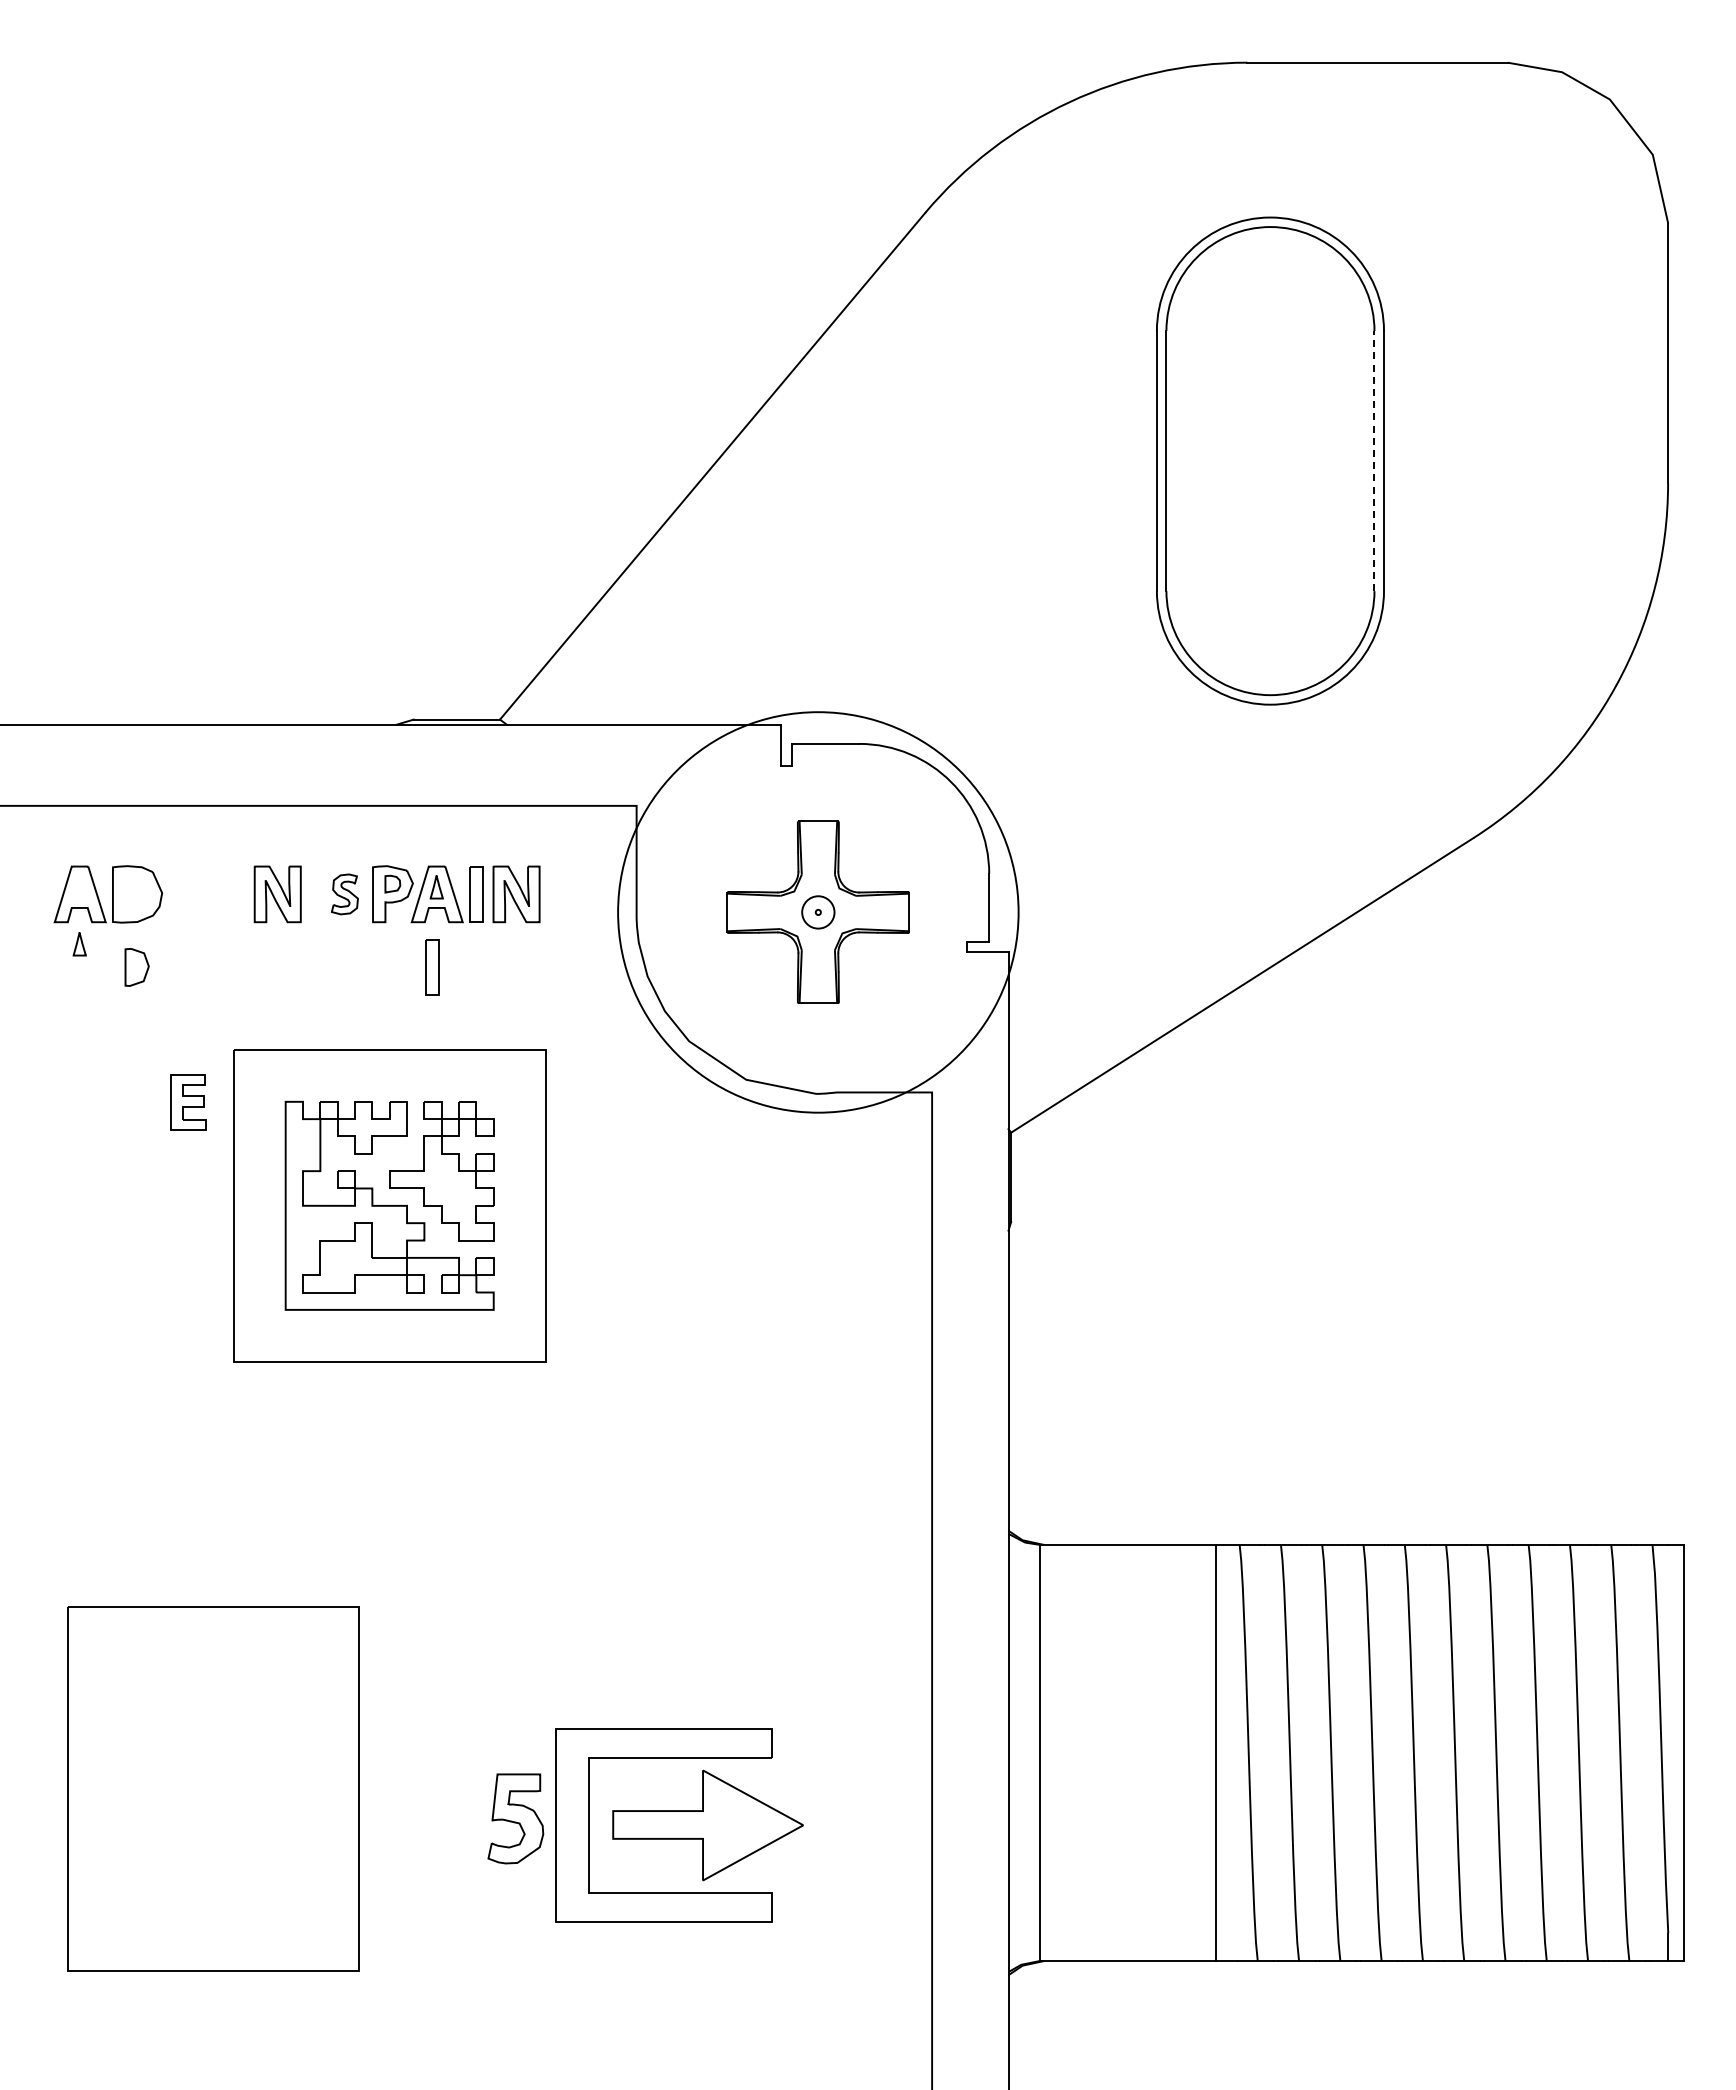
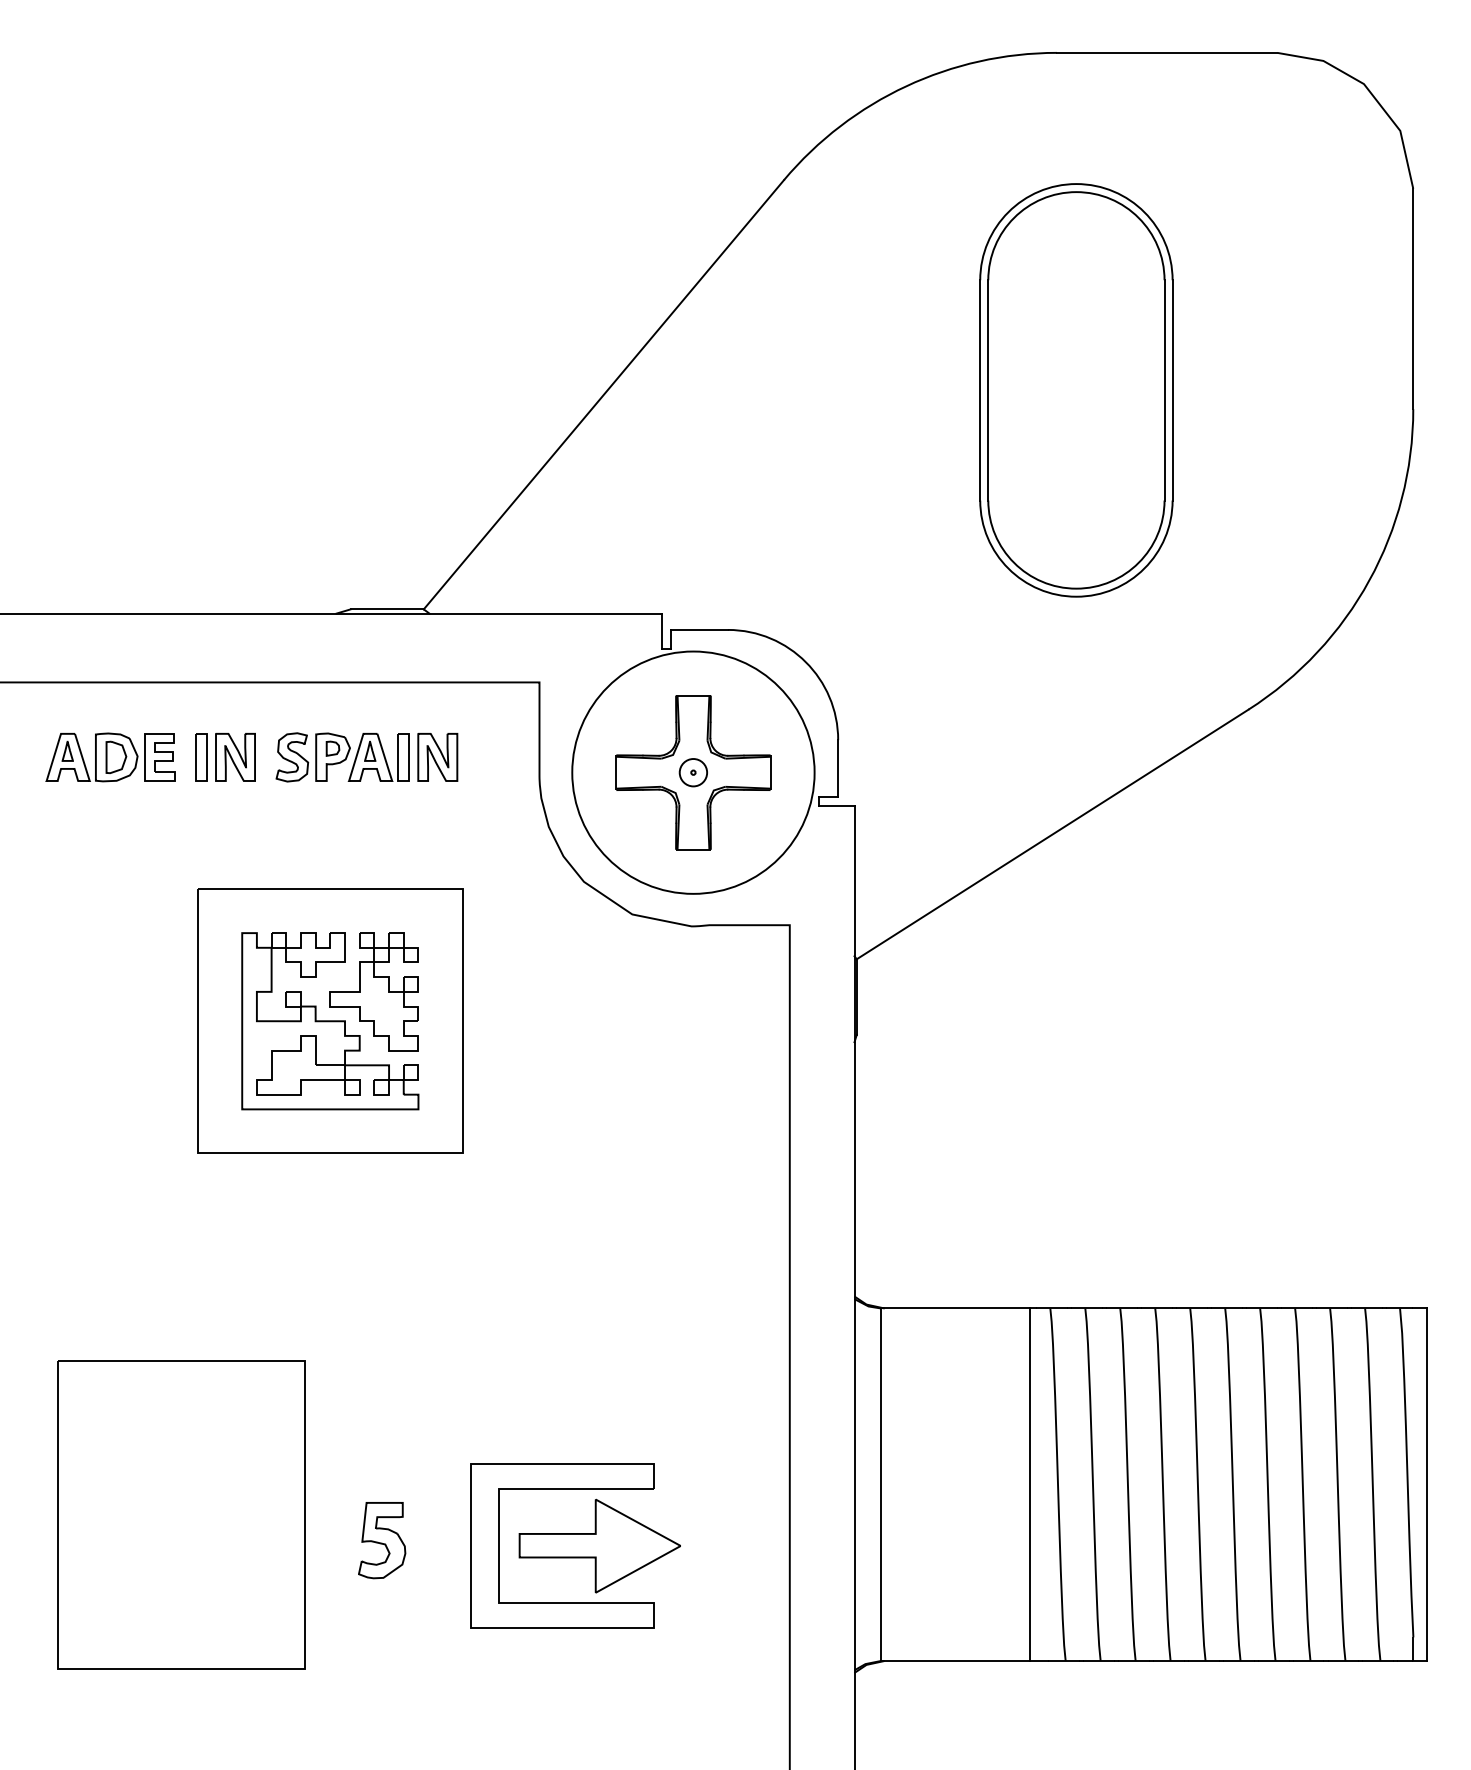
line: (1374, 460) -> (1164, 389), dashed -> solid
part: (344, 894) -> (292, 757), size x1.43
circle: (818, 912) -> (693, 772), size x0.71
part: (79, 944) -> (67, 751), moved
part: (136, 967) -> (115, 757), moved
part: (432, 967) -> (201, 757), moved
part: (188, 1102) -> (159, 757), moved
part: (515, 1818) -> (381, 1540), moved

